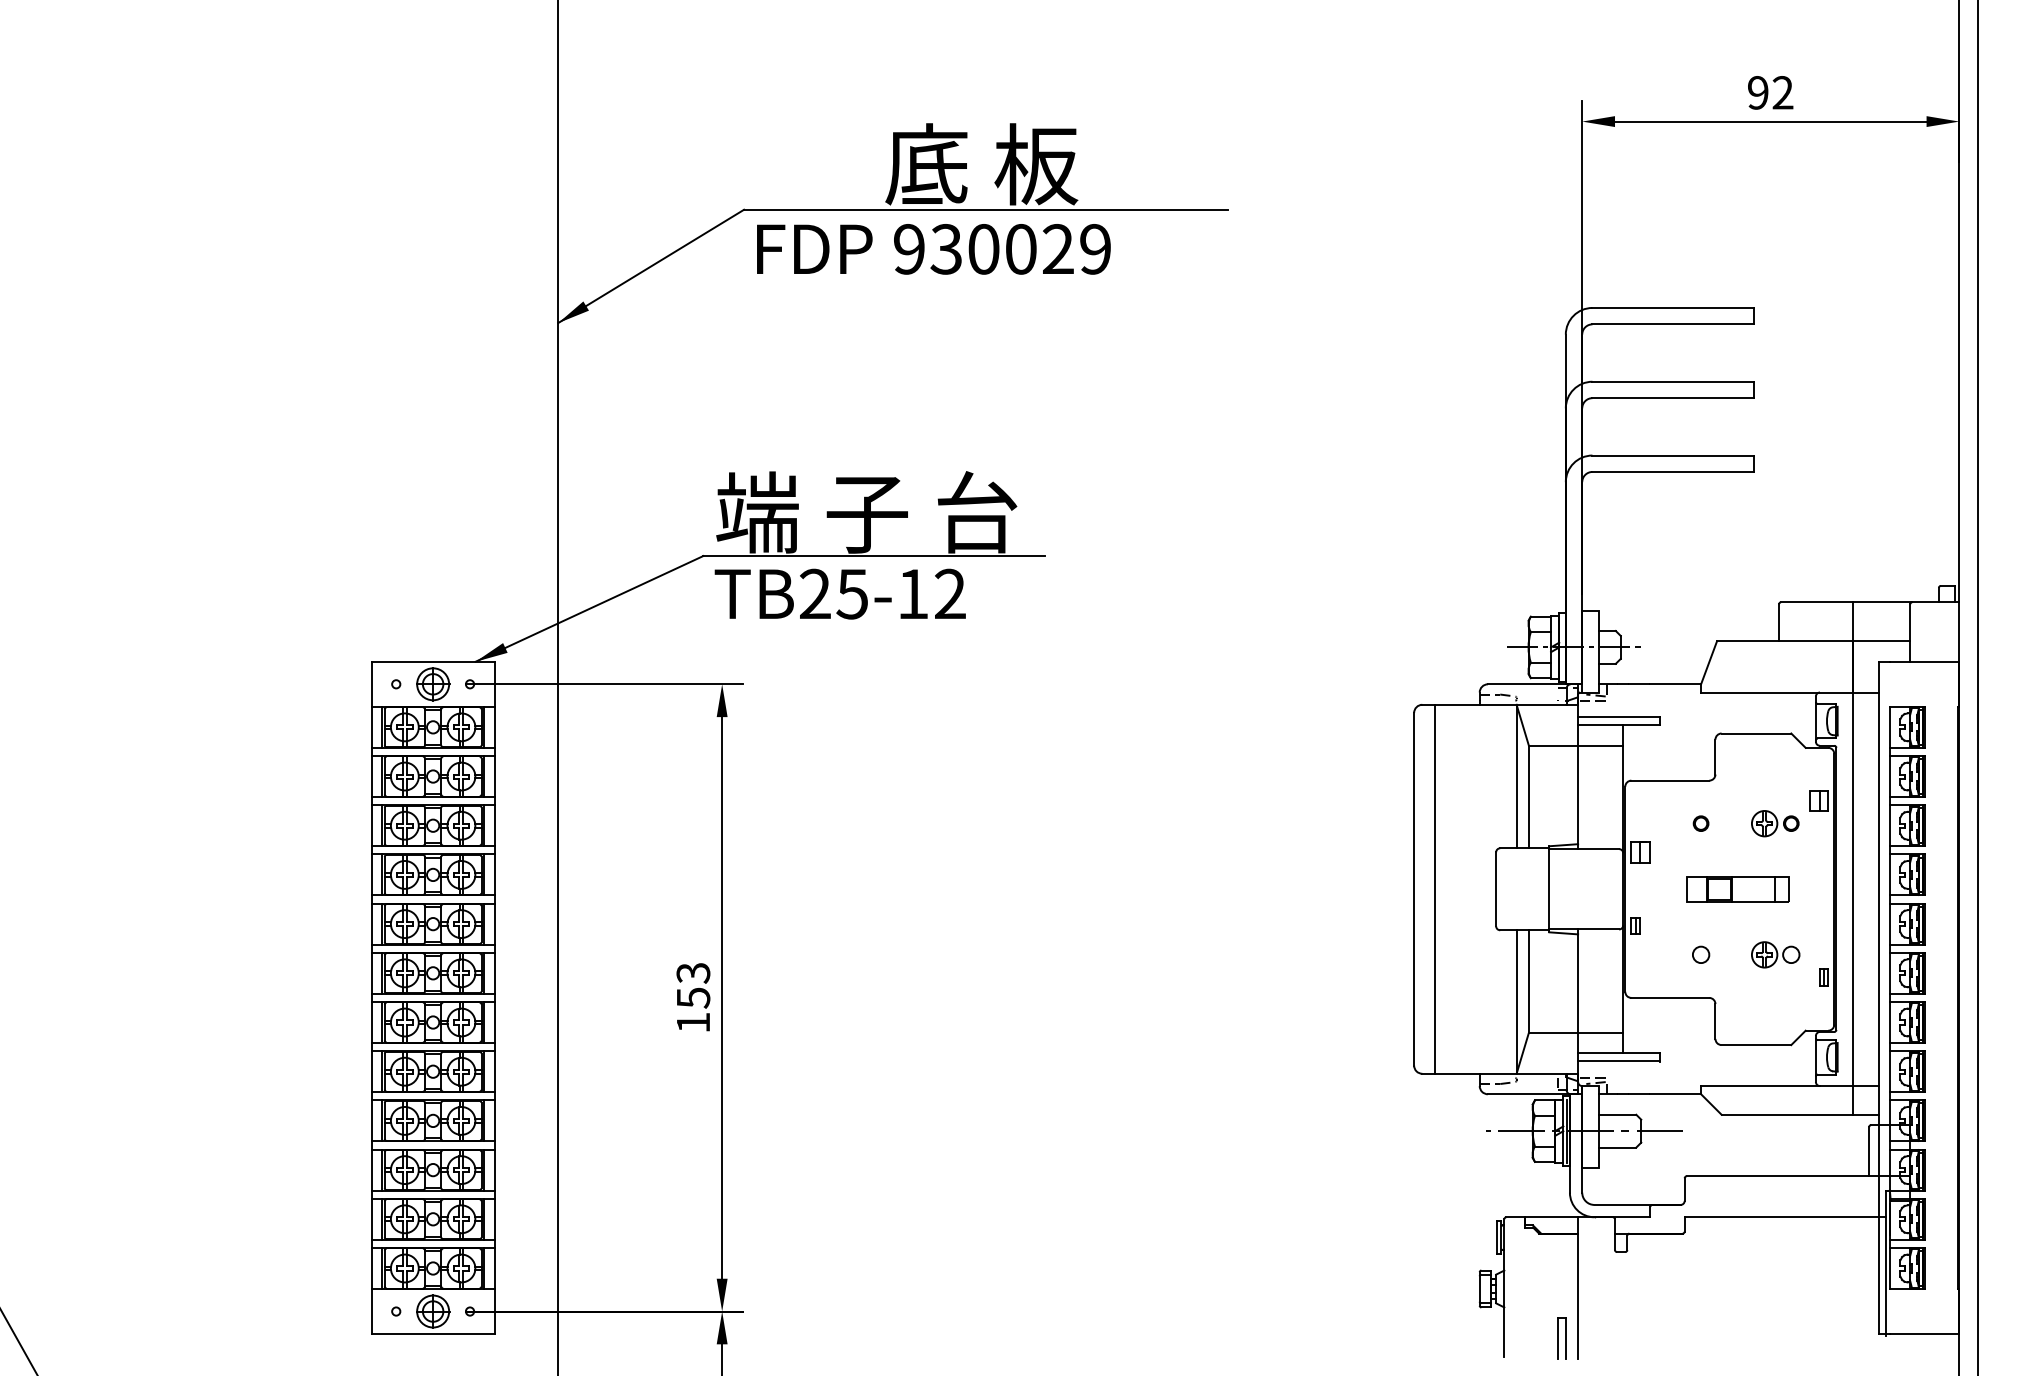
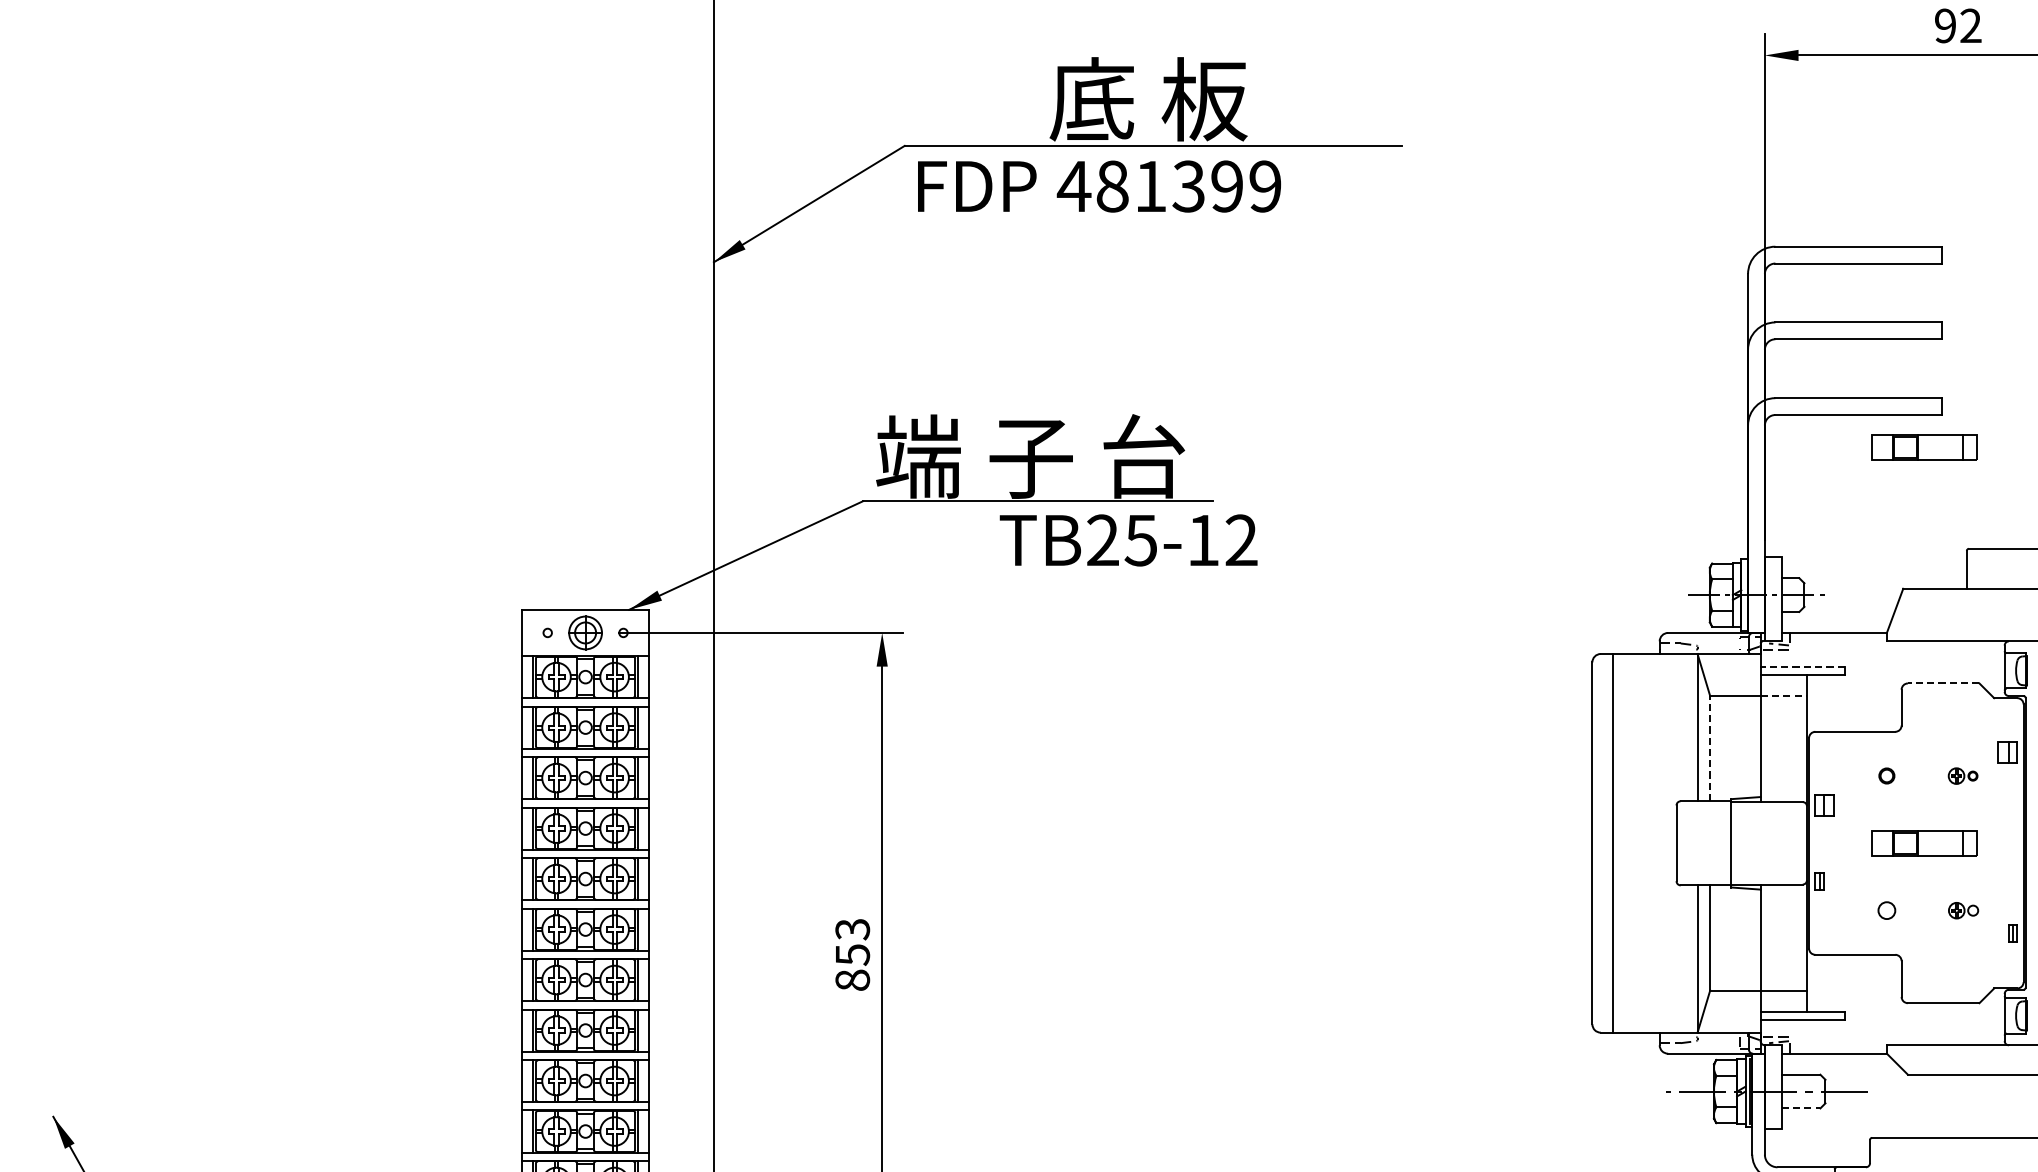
text: (982, 249) -> (1149, 186), 930029 -> 481399
part: (1737, 503) -> (1924, 447), added
text: (839, 593) -> (1127, 539), moved
line: (1619, 717) -> (1803, 667), solid -> dashed
line: (1756, 733) -> (1943, 683), solid -> dashed
line: (1600, 745) -> (1783, 695), solid -> dashed
line: (1528, 796) -> (1709, 748), solid -> dashed
part: (1775, 823) -> (1963, 775), size x0.6
part: (1775, 954) -> (1963, 910), size x0.6
text: (693, 1022) -> (852, 980), 153 -> 853
line: (1617, 1147) -> (1801, 1108), solid -> dashed

